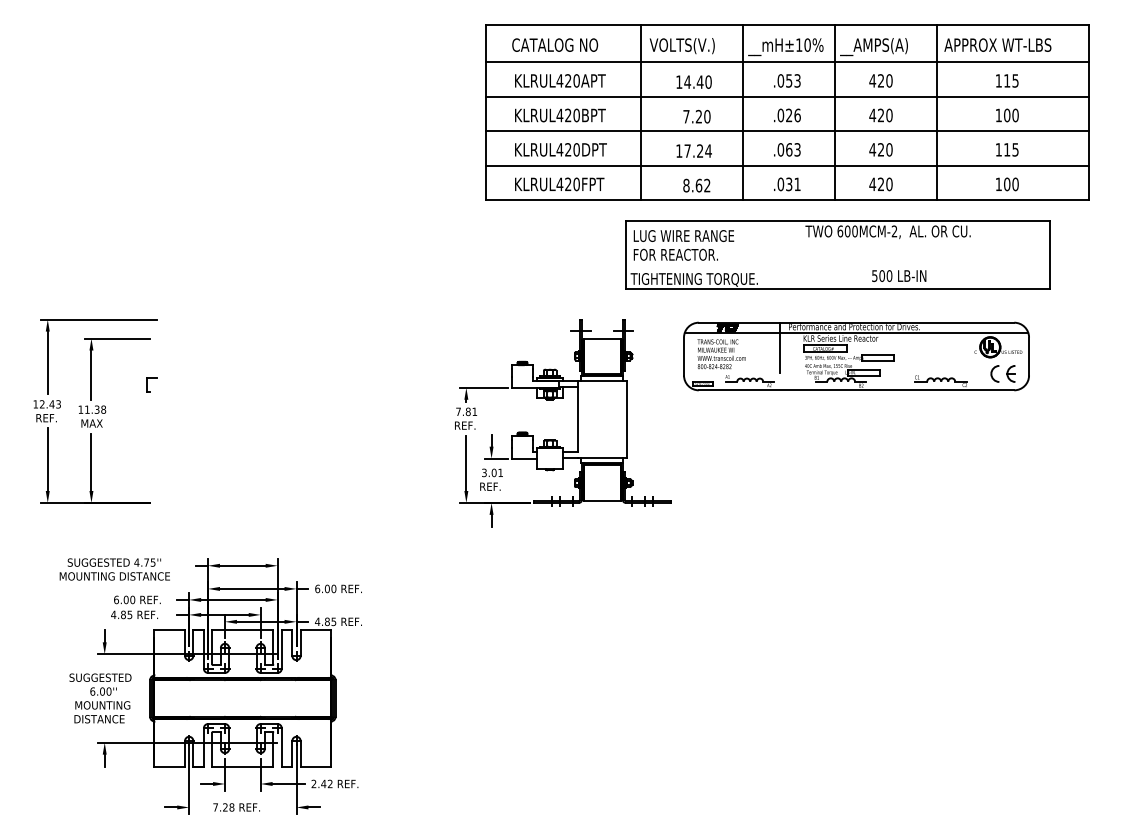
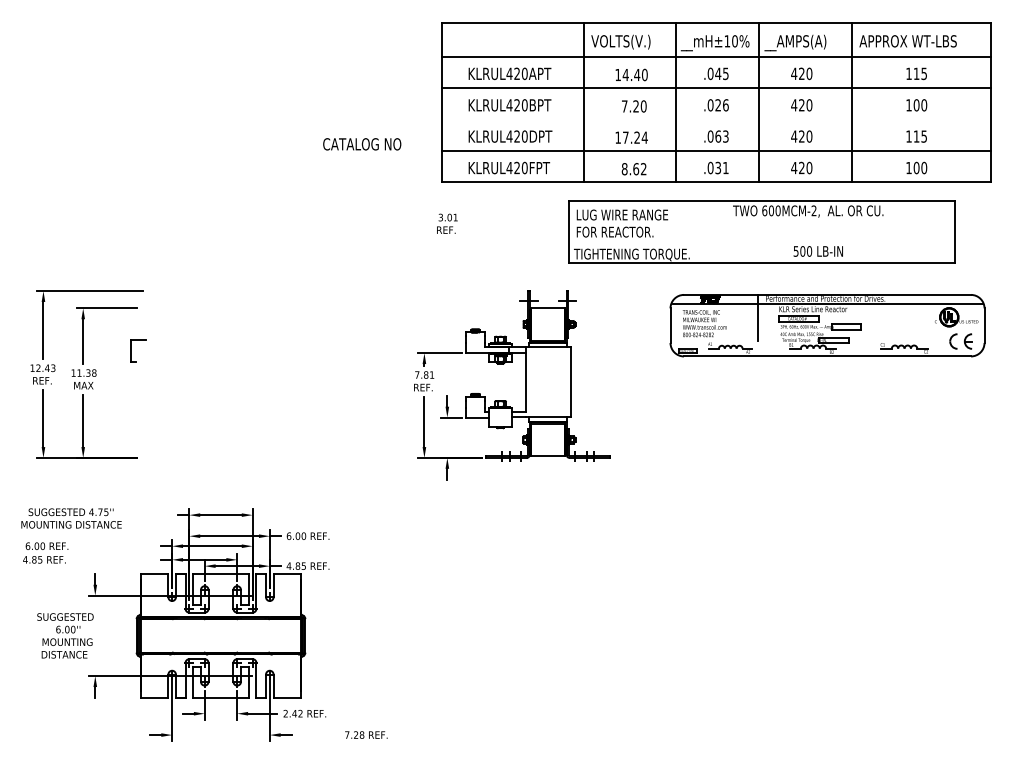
text: (555, 45) -> (362, 144), moved
text: (792, 80) -> (721, 73), .053 -> .045
line: (787, 131) -> (716, 119), removed
part: (856, 356) -> (827, 325), moved
part: (151, 384) -> (137, 350), size x1.6
text: (491, 479) -> (447, 223), moved
text: (114, 569) -> (71, 518), moved
text: (135, 606) -> (45, 552), moved
text: (100, 698) -> (65, 635), moved
text: (236, 806) -> (366, 734), moved

